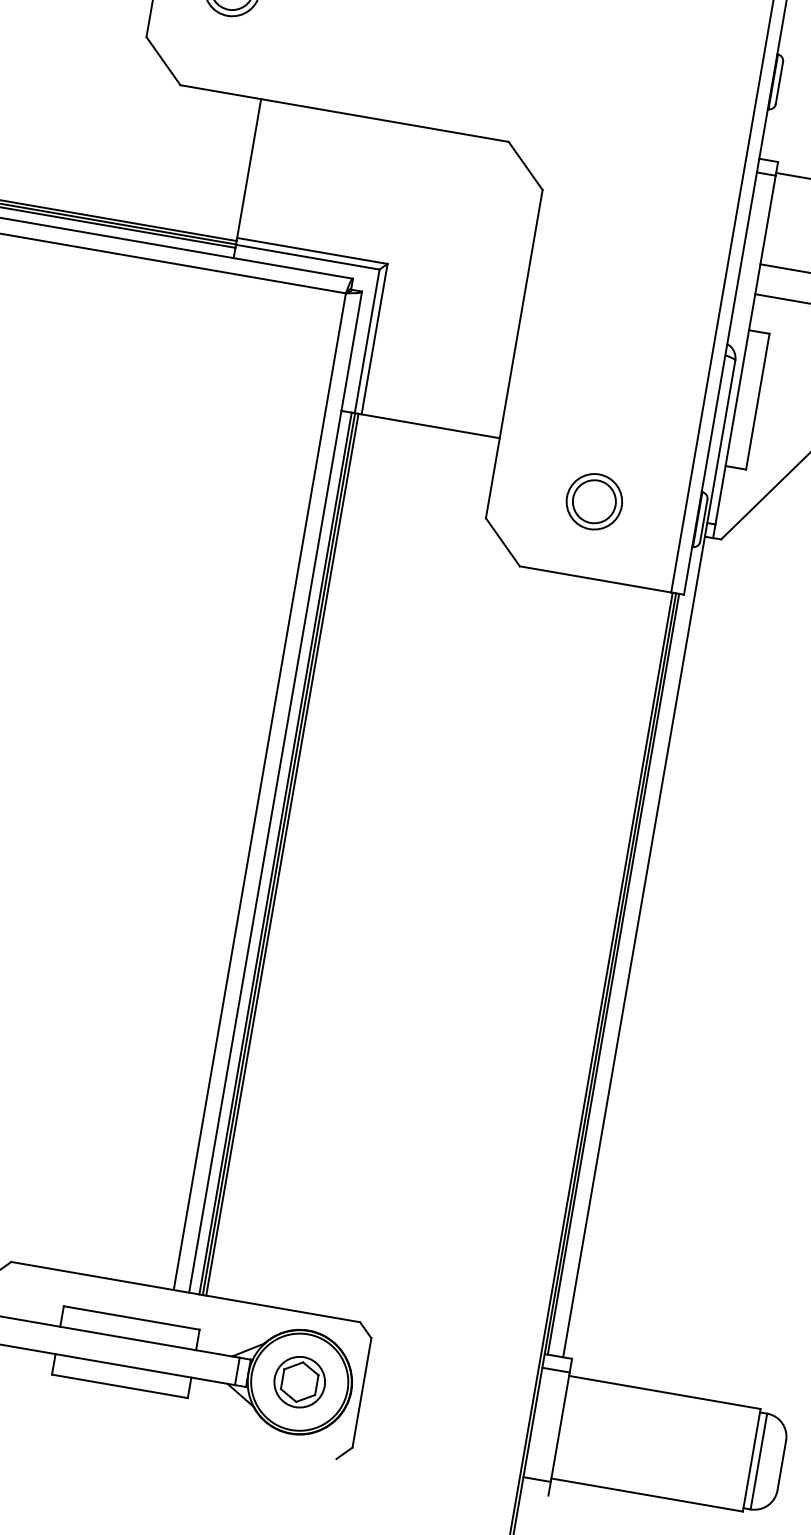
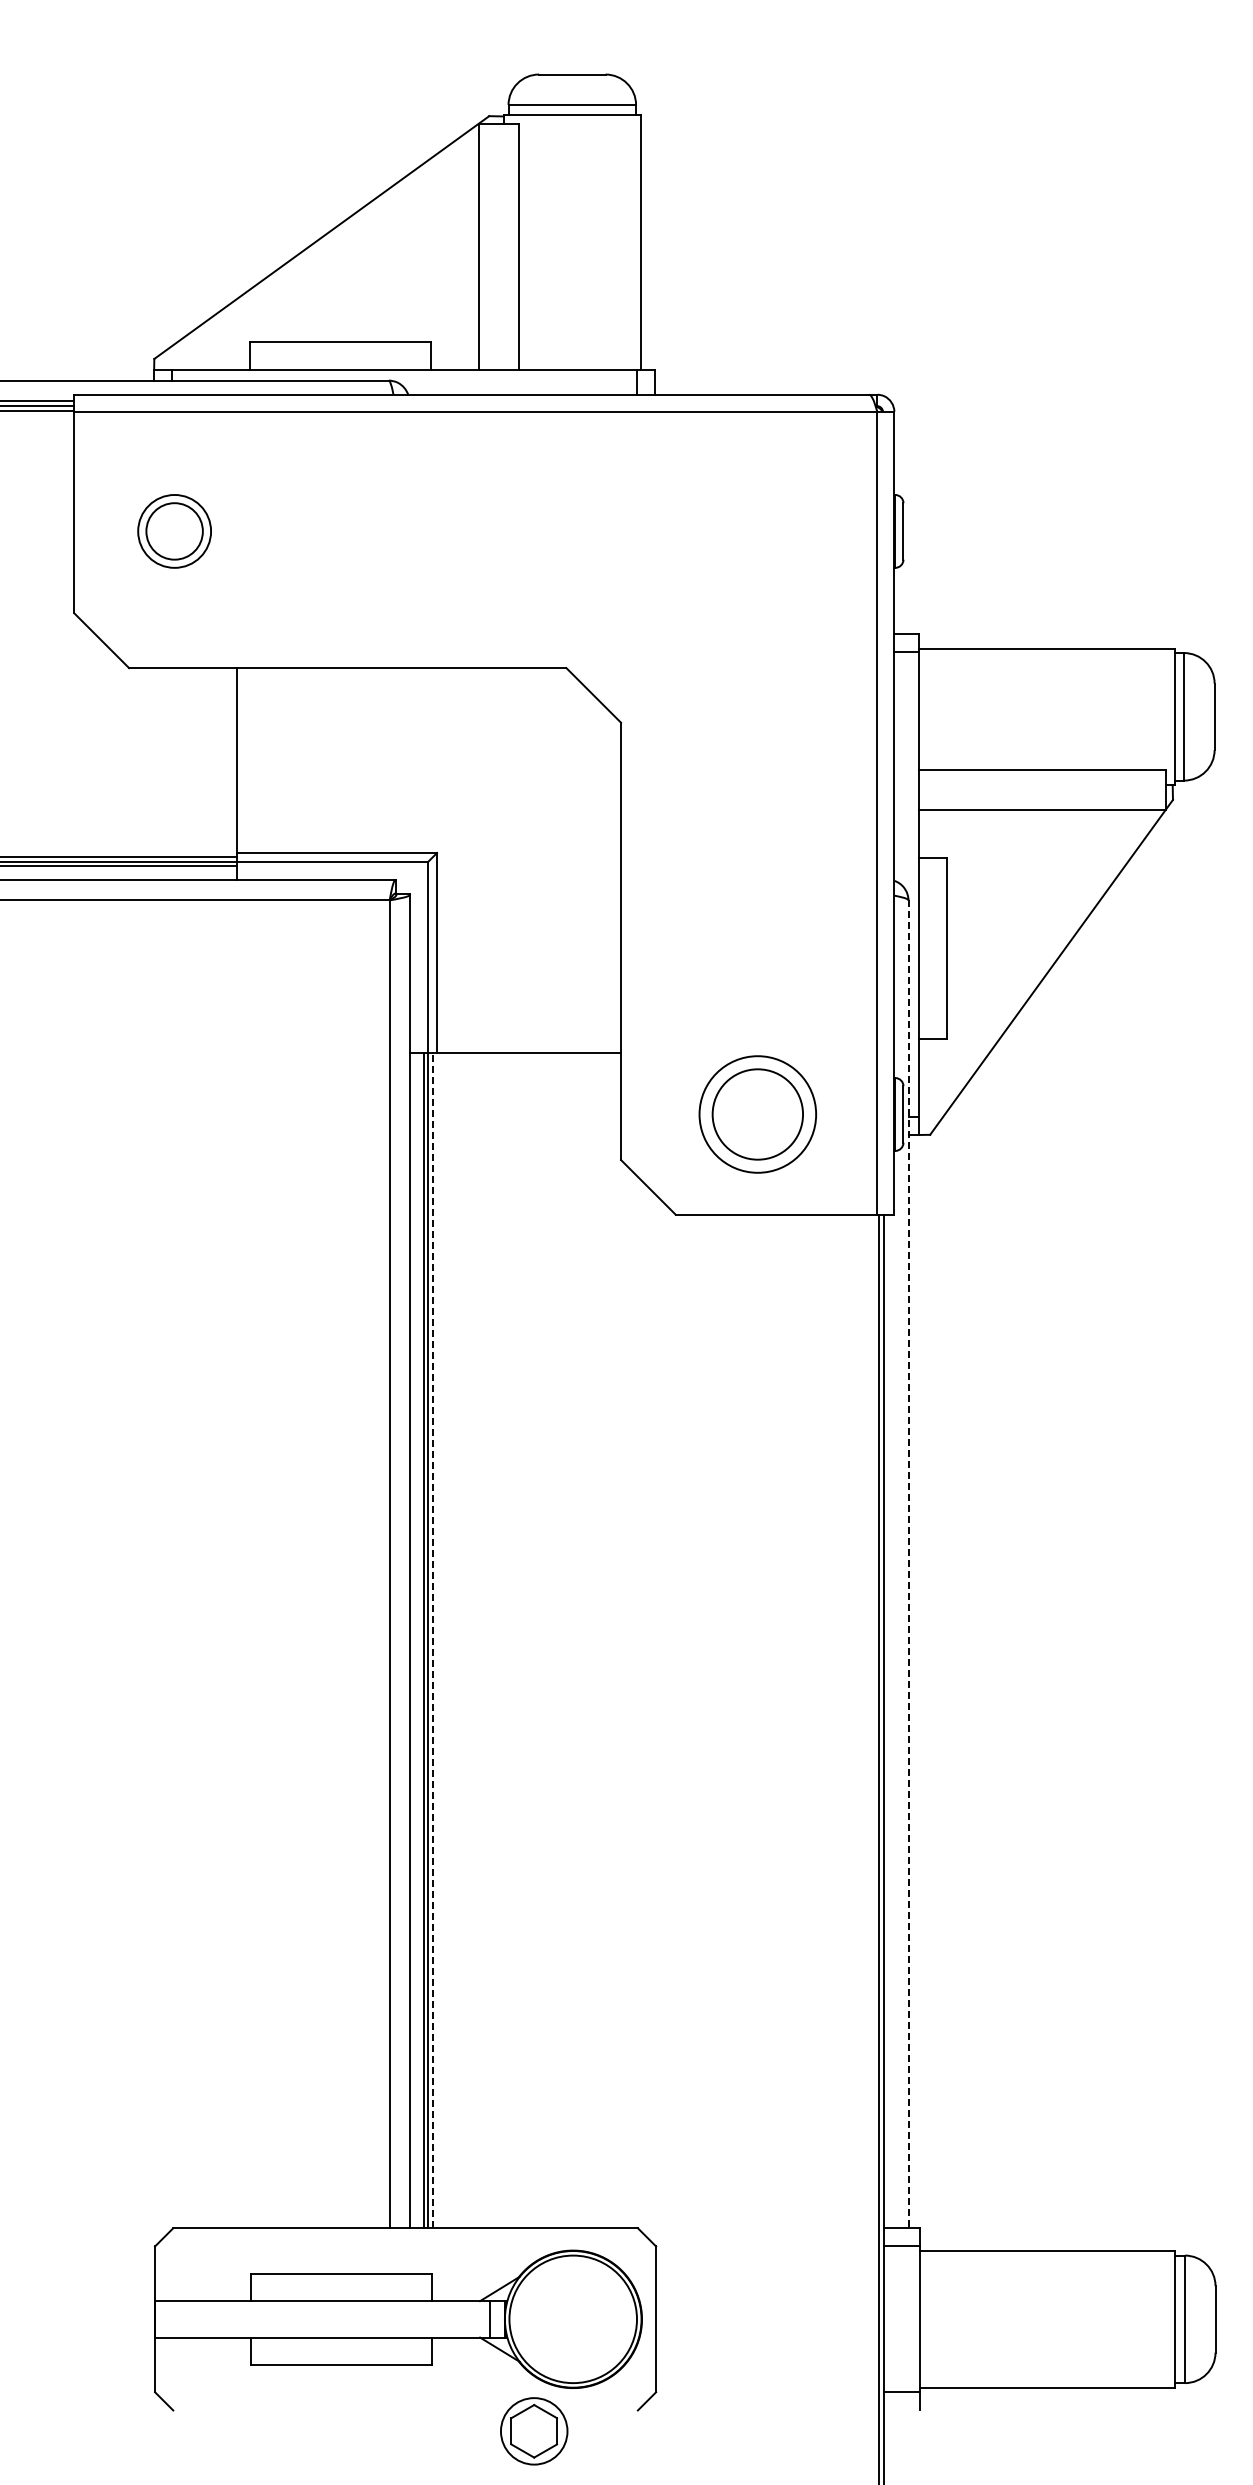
part: (594, 501) -> (757, 1114), size x1.6
line: (282, 854) -> (432, 1640), solid -> dashed
line: (649, 859) -> (908, 1564), solid -> dashed
line: (613, 974) -> (888, 1721), removed
part: (299, 1382) -> (534, 2431), moved

